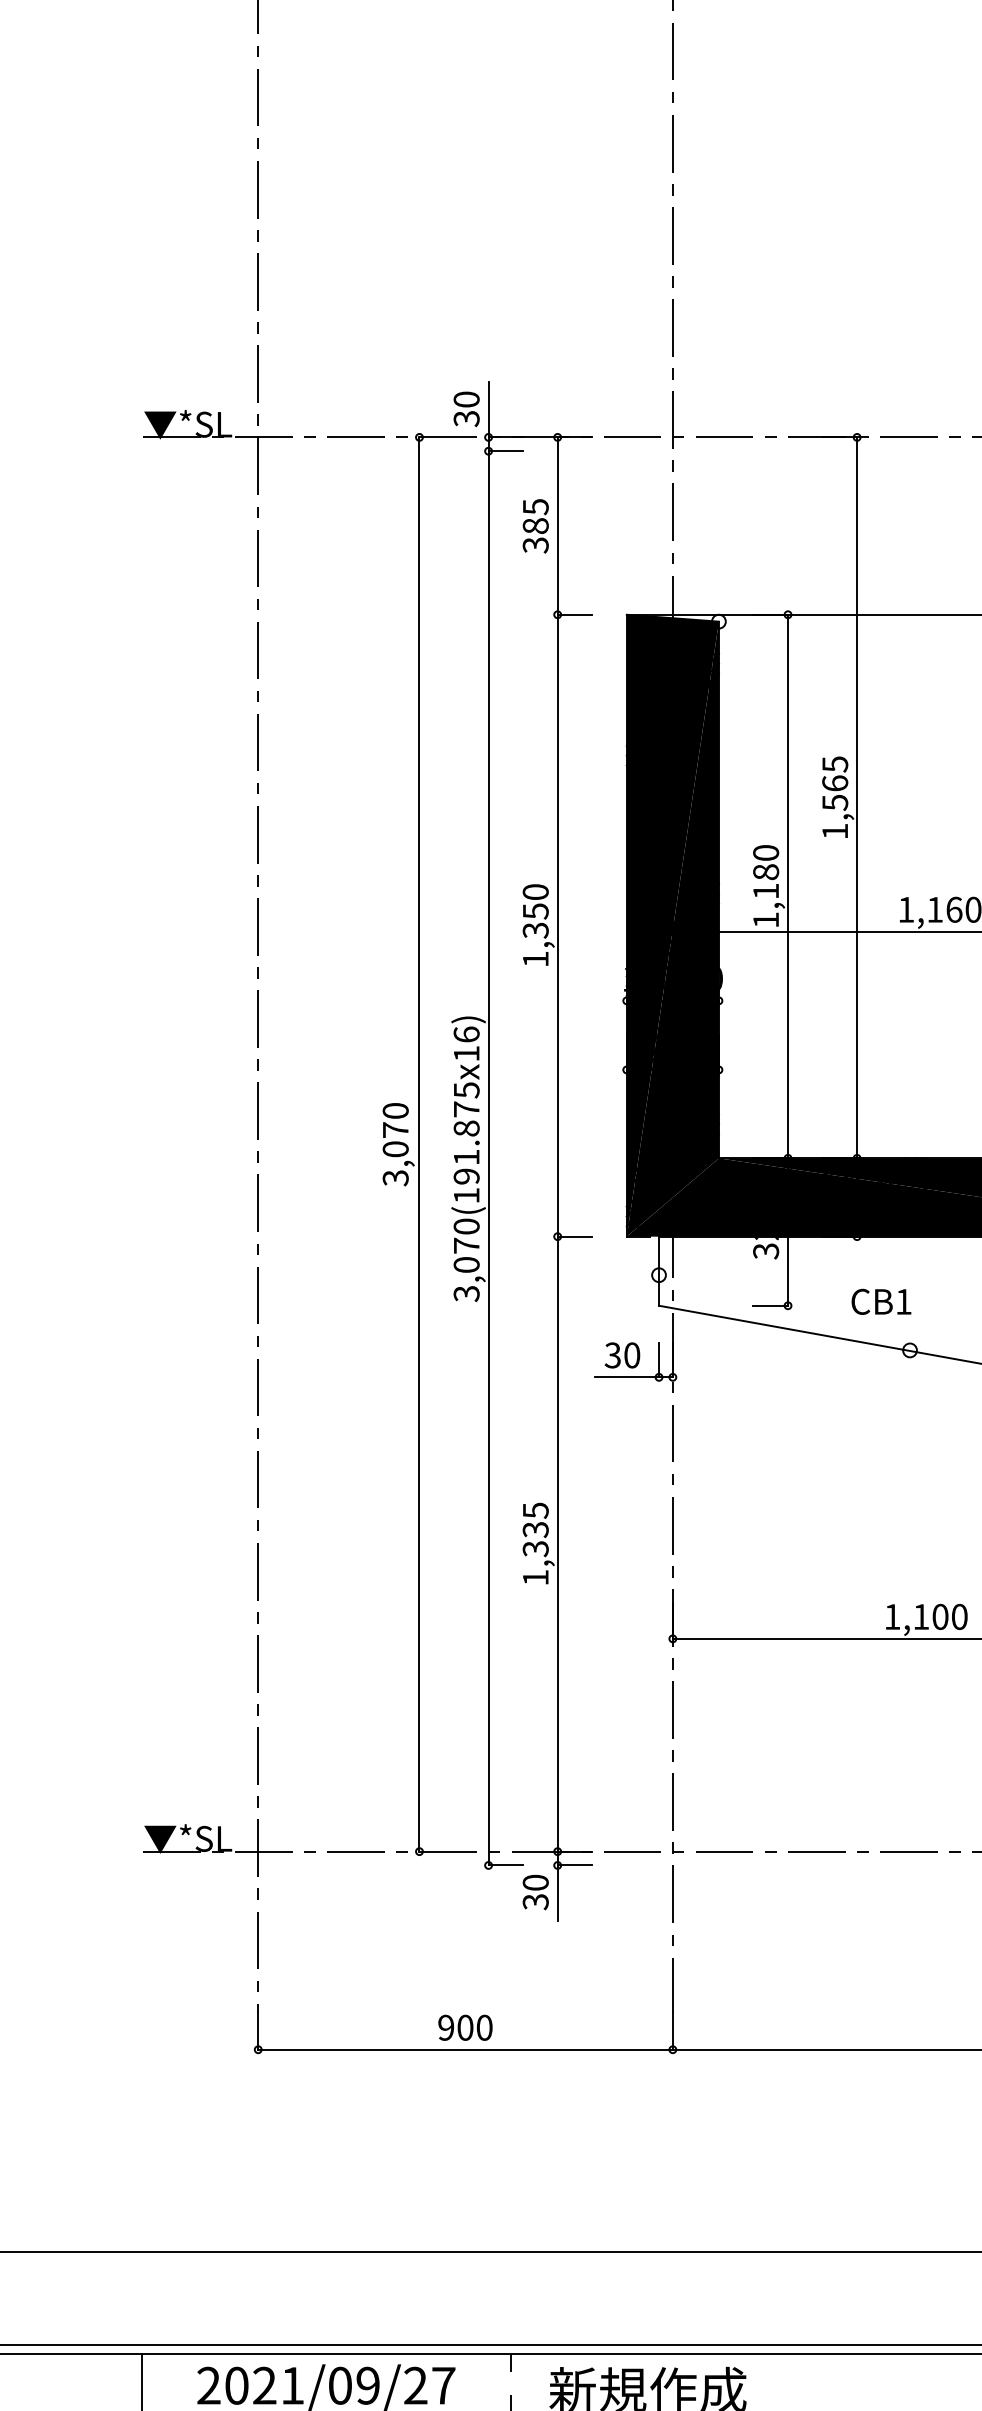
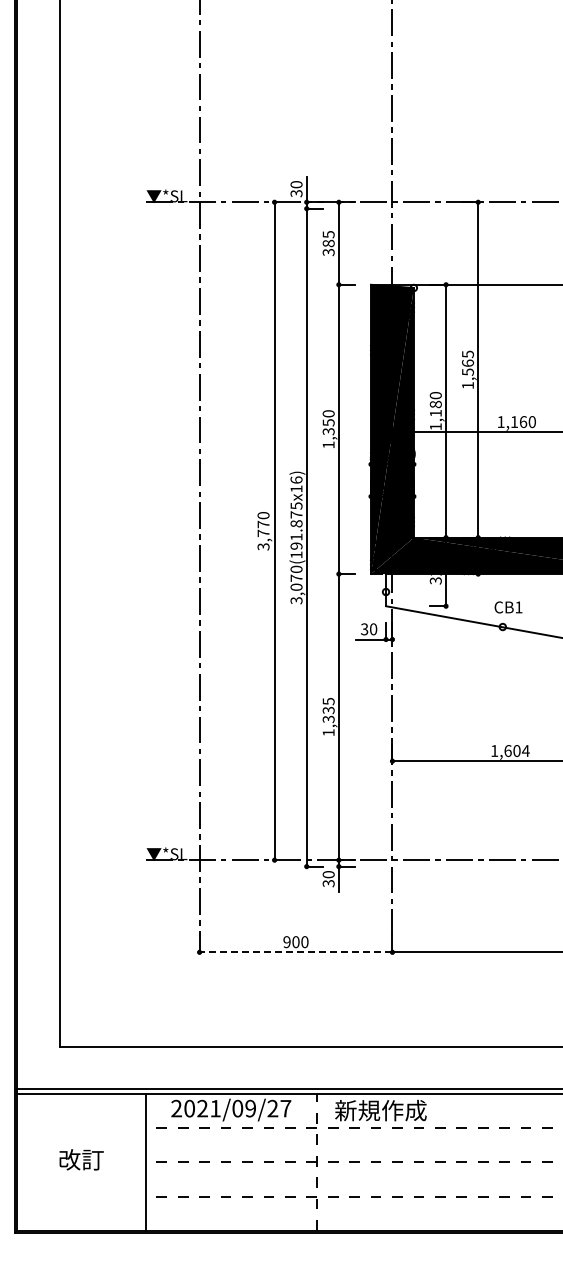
text: (395, 1149) -> (263, 533), 3,070 -> 3,770
text: (881, 1302) -> (508, 607), moved
text: (939, 1618) -> (516, 751), 1,100 -> 1,604
line: (464, 2050) -> (295, 952), solid -> dashed

